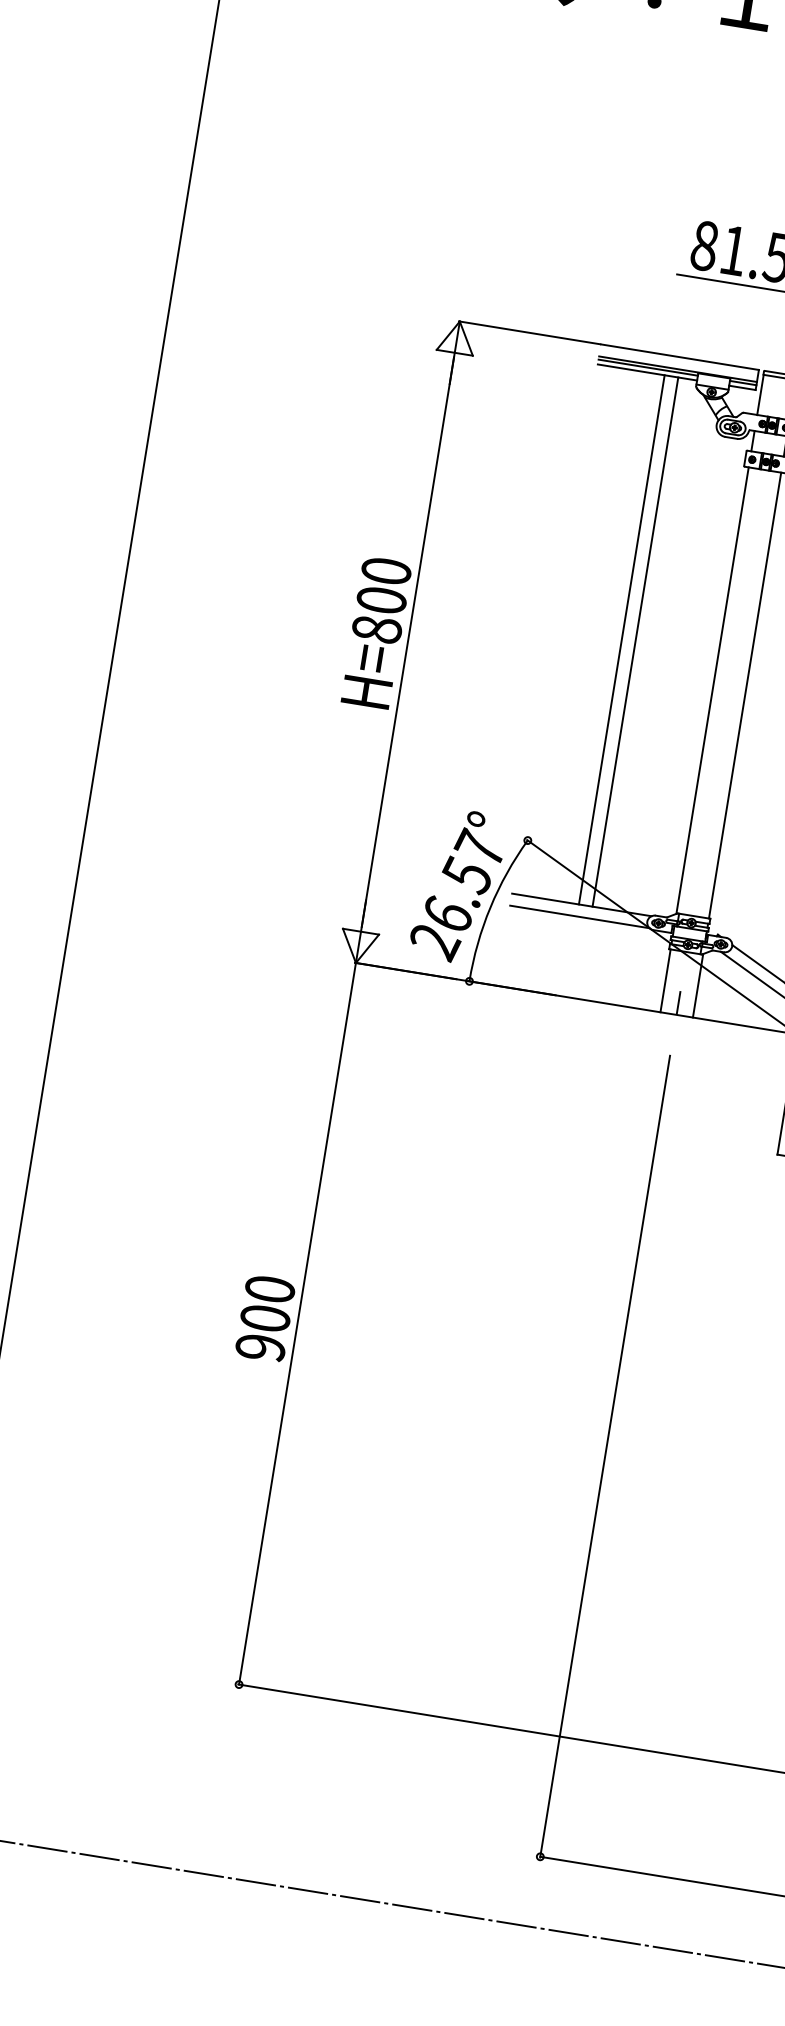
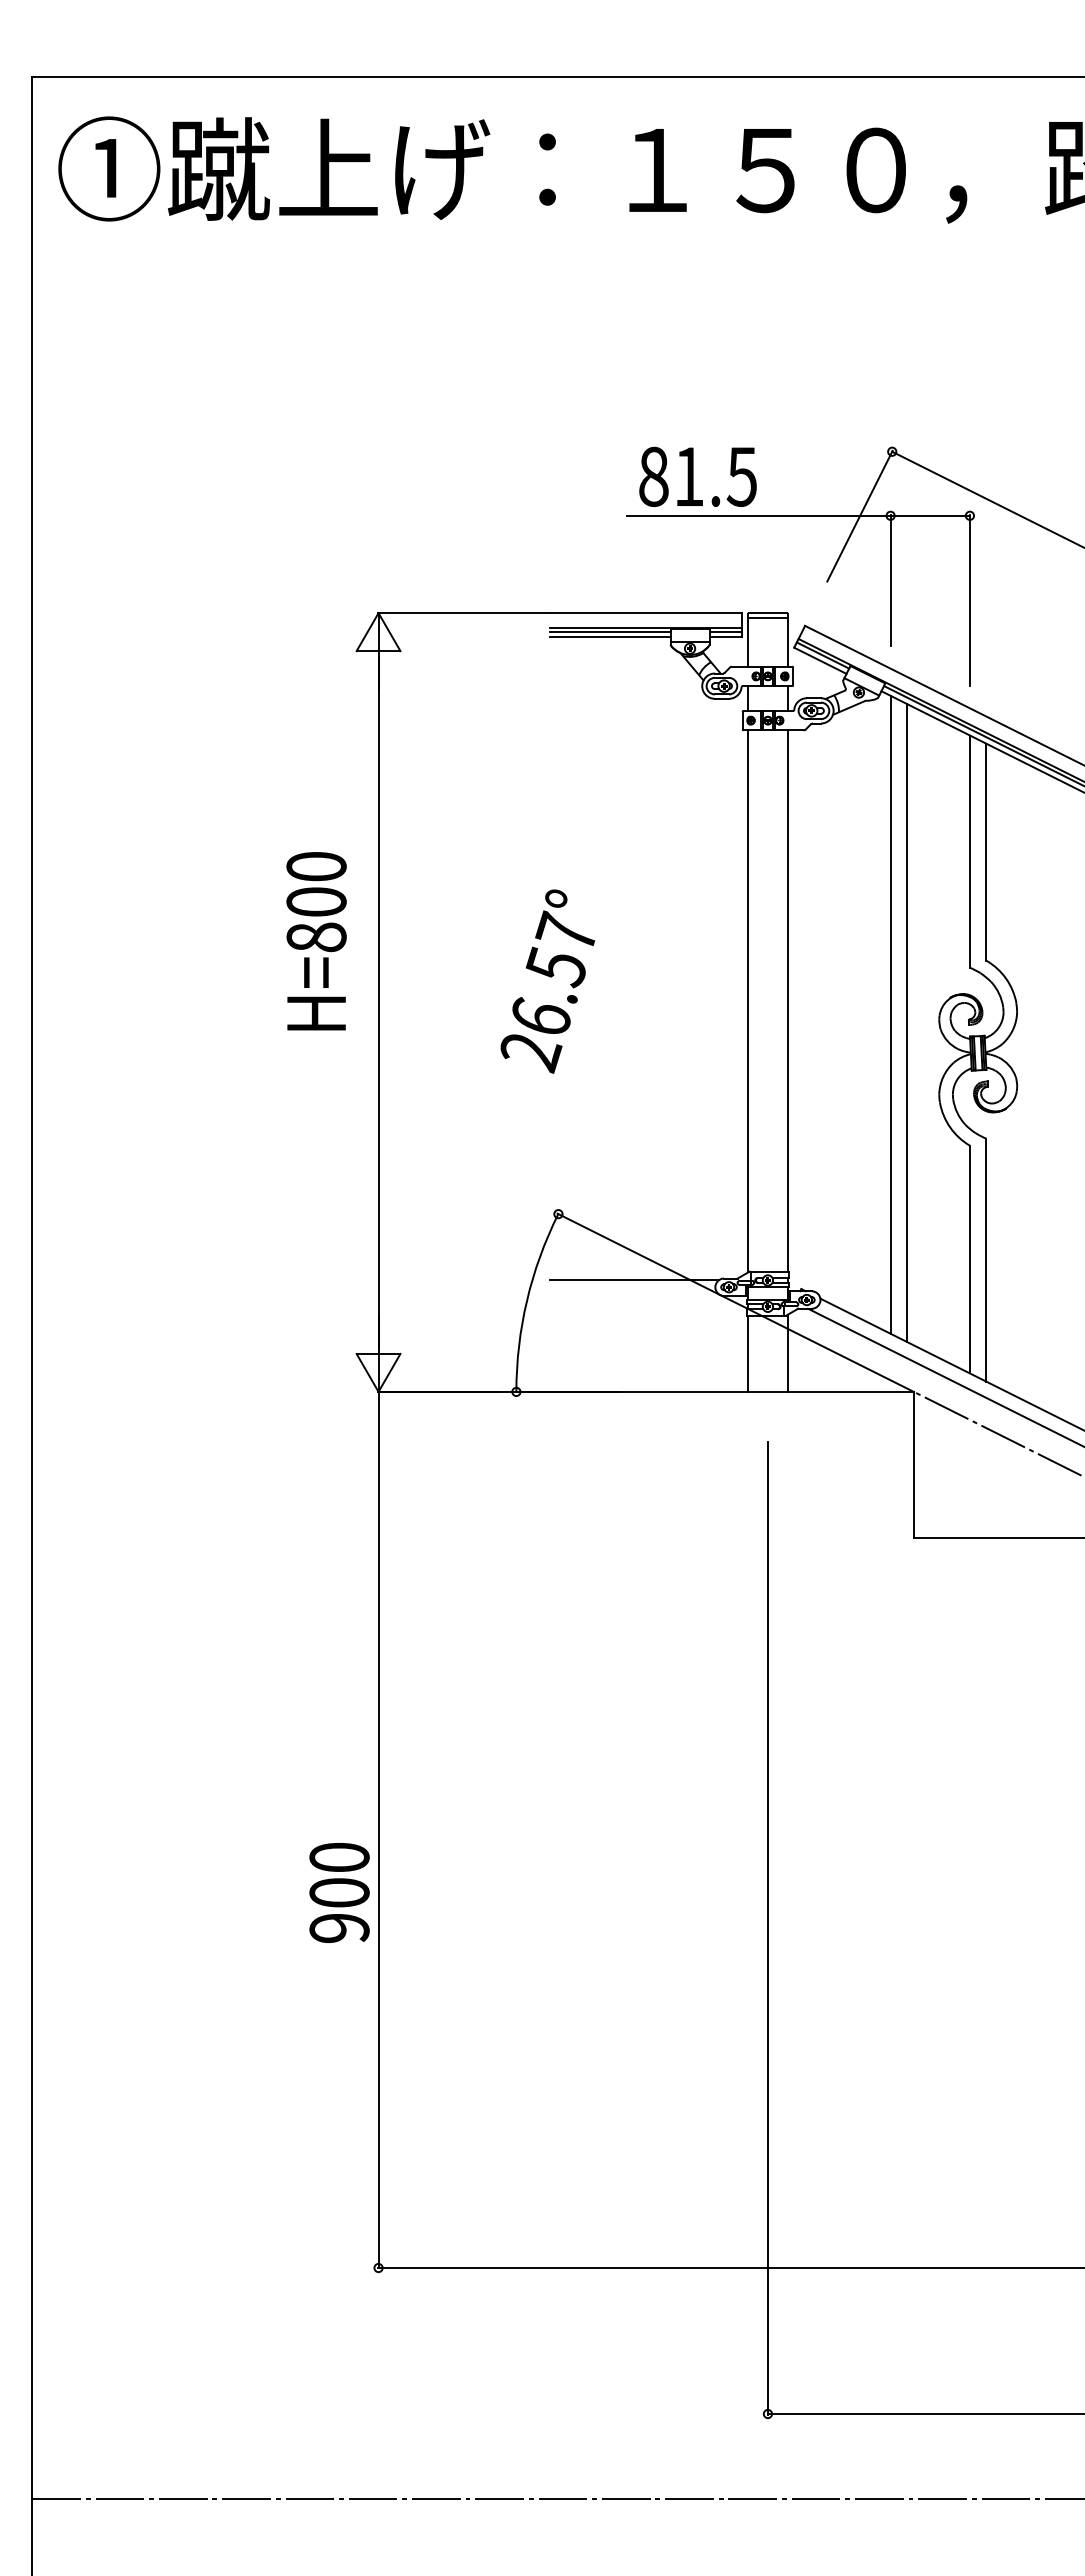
text: (376, 632) -> (316, 941), moved
line: (622, 639) -> (631, 958), removed
line: (635, 641) -> (647, 958), removed
text: (457, 886) -> (547, 981), moved
line: (579, 916) -> (634, 1294), removed
line: (678, 1002) -> (767, 1377), removed
text: (265, 1318) -> (339, 1892), moved

